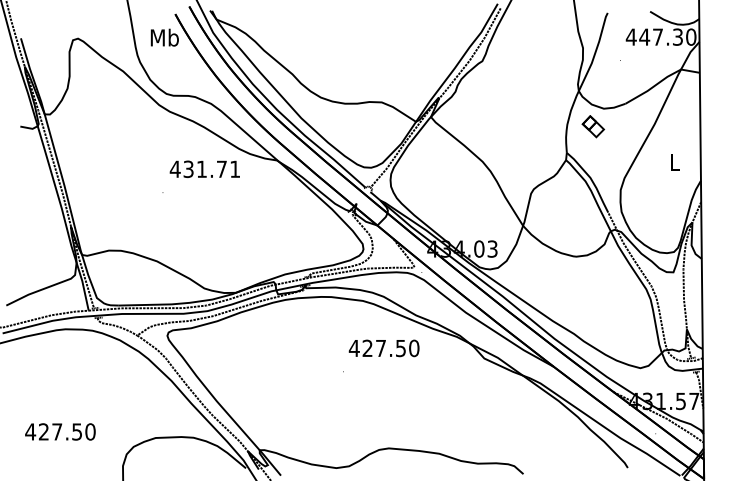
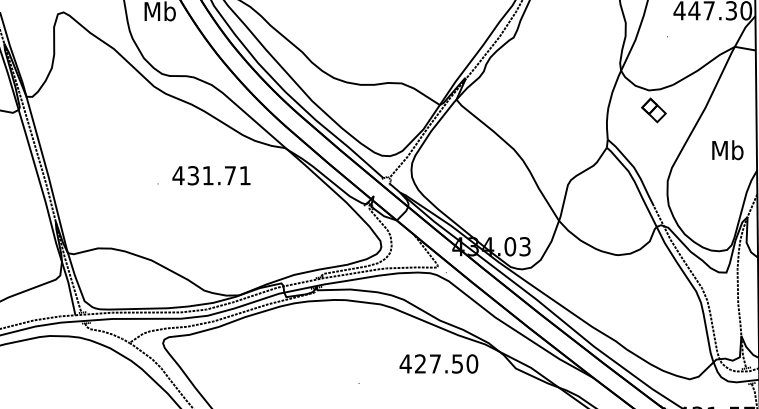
part: (593, 126) -> (654, 110), moved
text: (674, 162) -> (727, 150), L -> Mb
text: (204, 168) -> (211, 174), moved
text: (383, 348) -> (438, 364), moved

